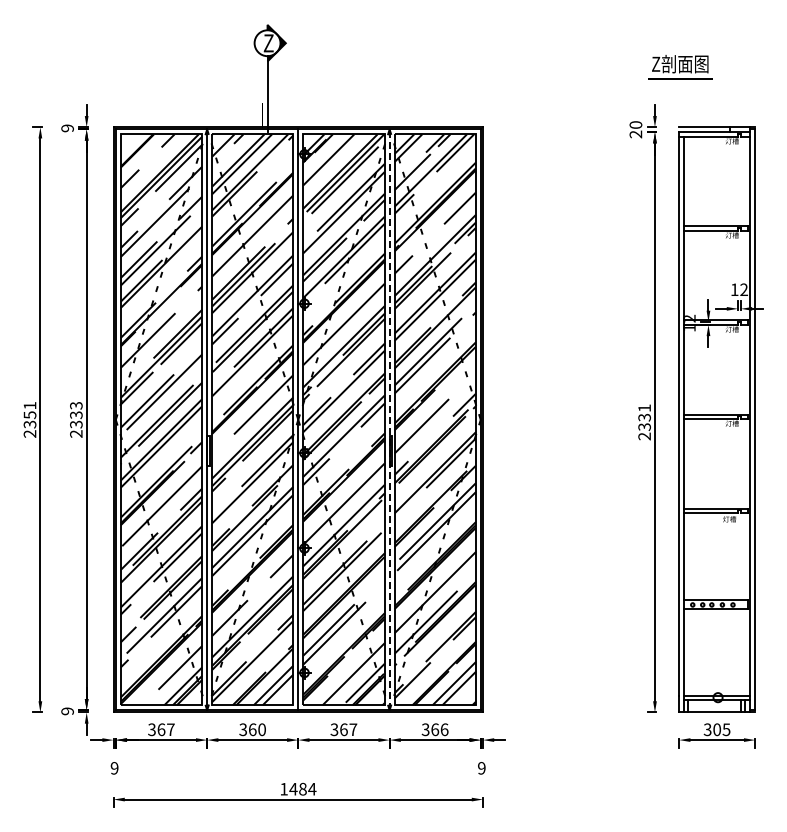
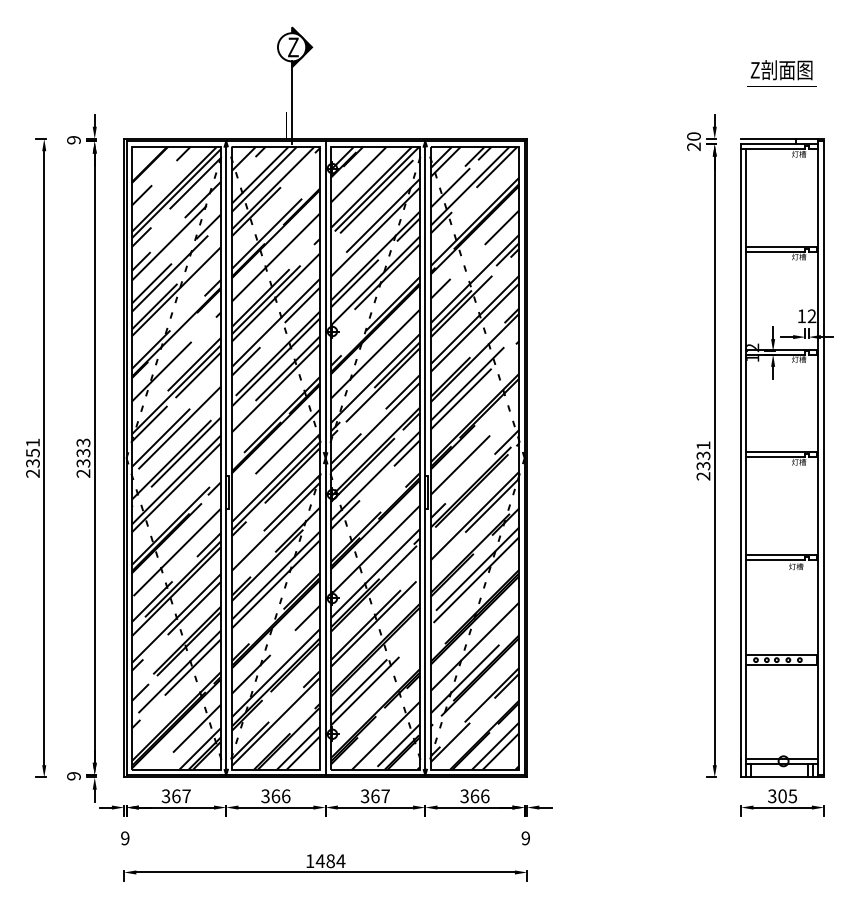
text: (680, 67) -> (781, 73), moved
line: (389, 419) -> (425, 457), dashed -> solid
text: (262, 729) -> (286, 796), 360 -> 366

